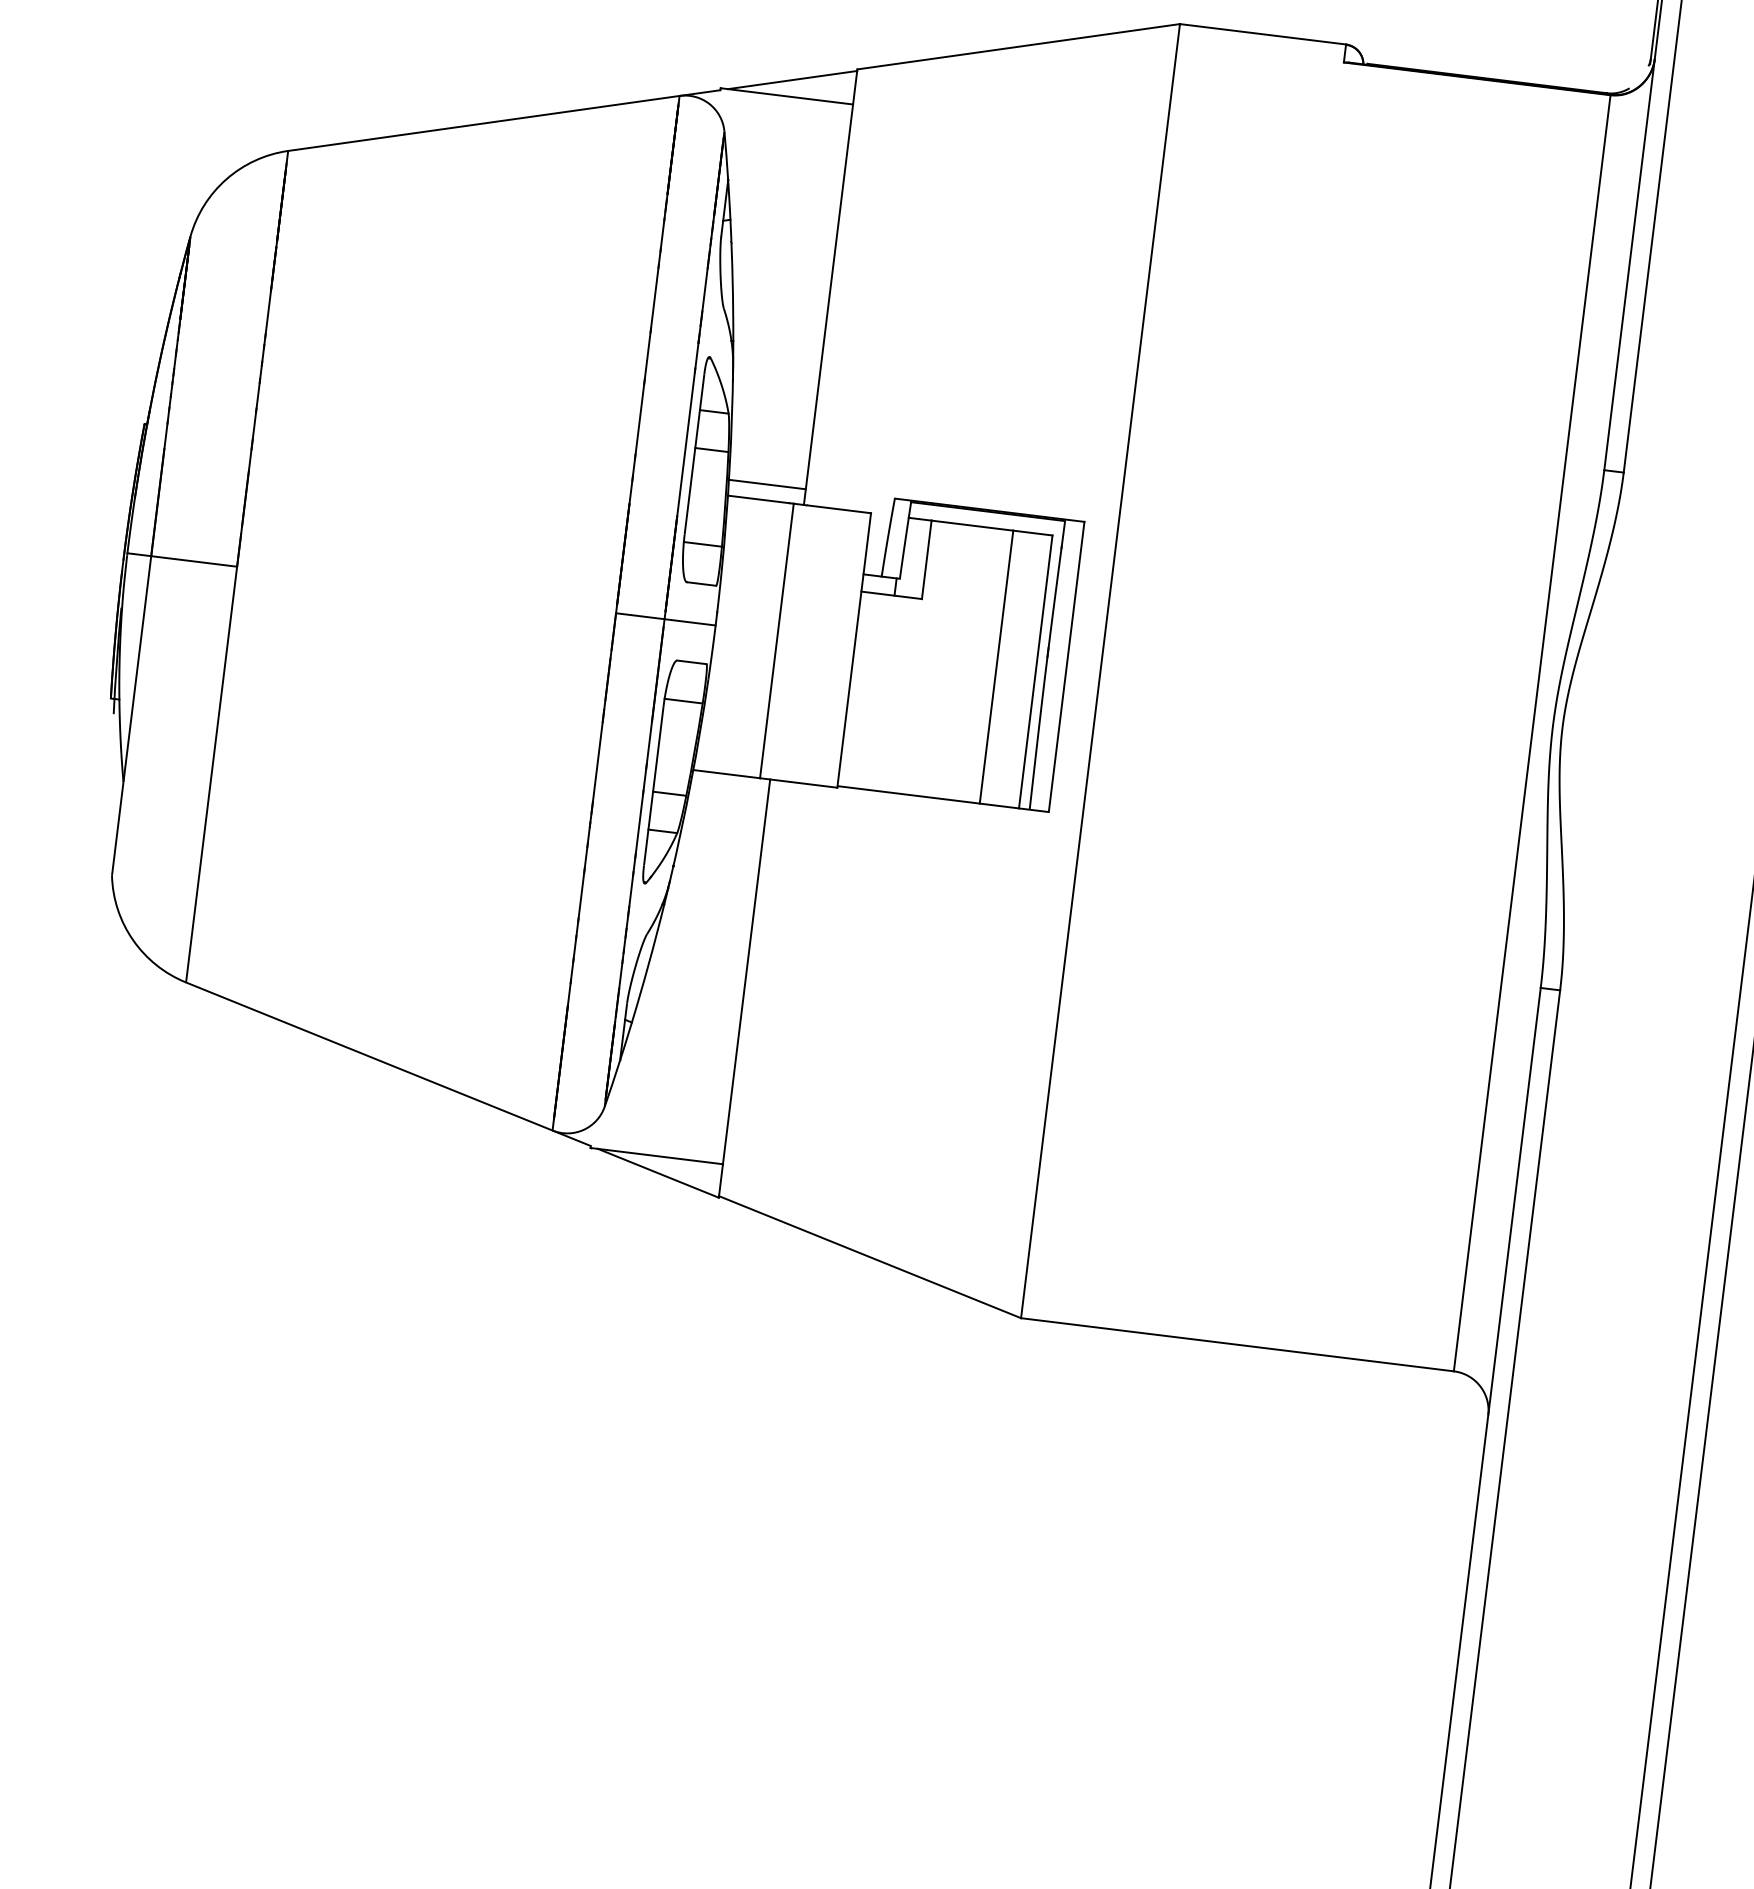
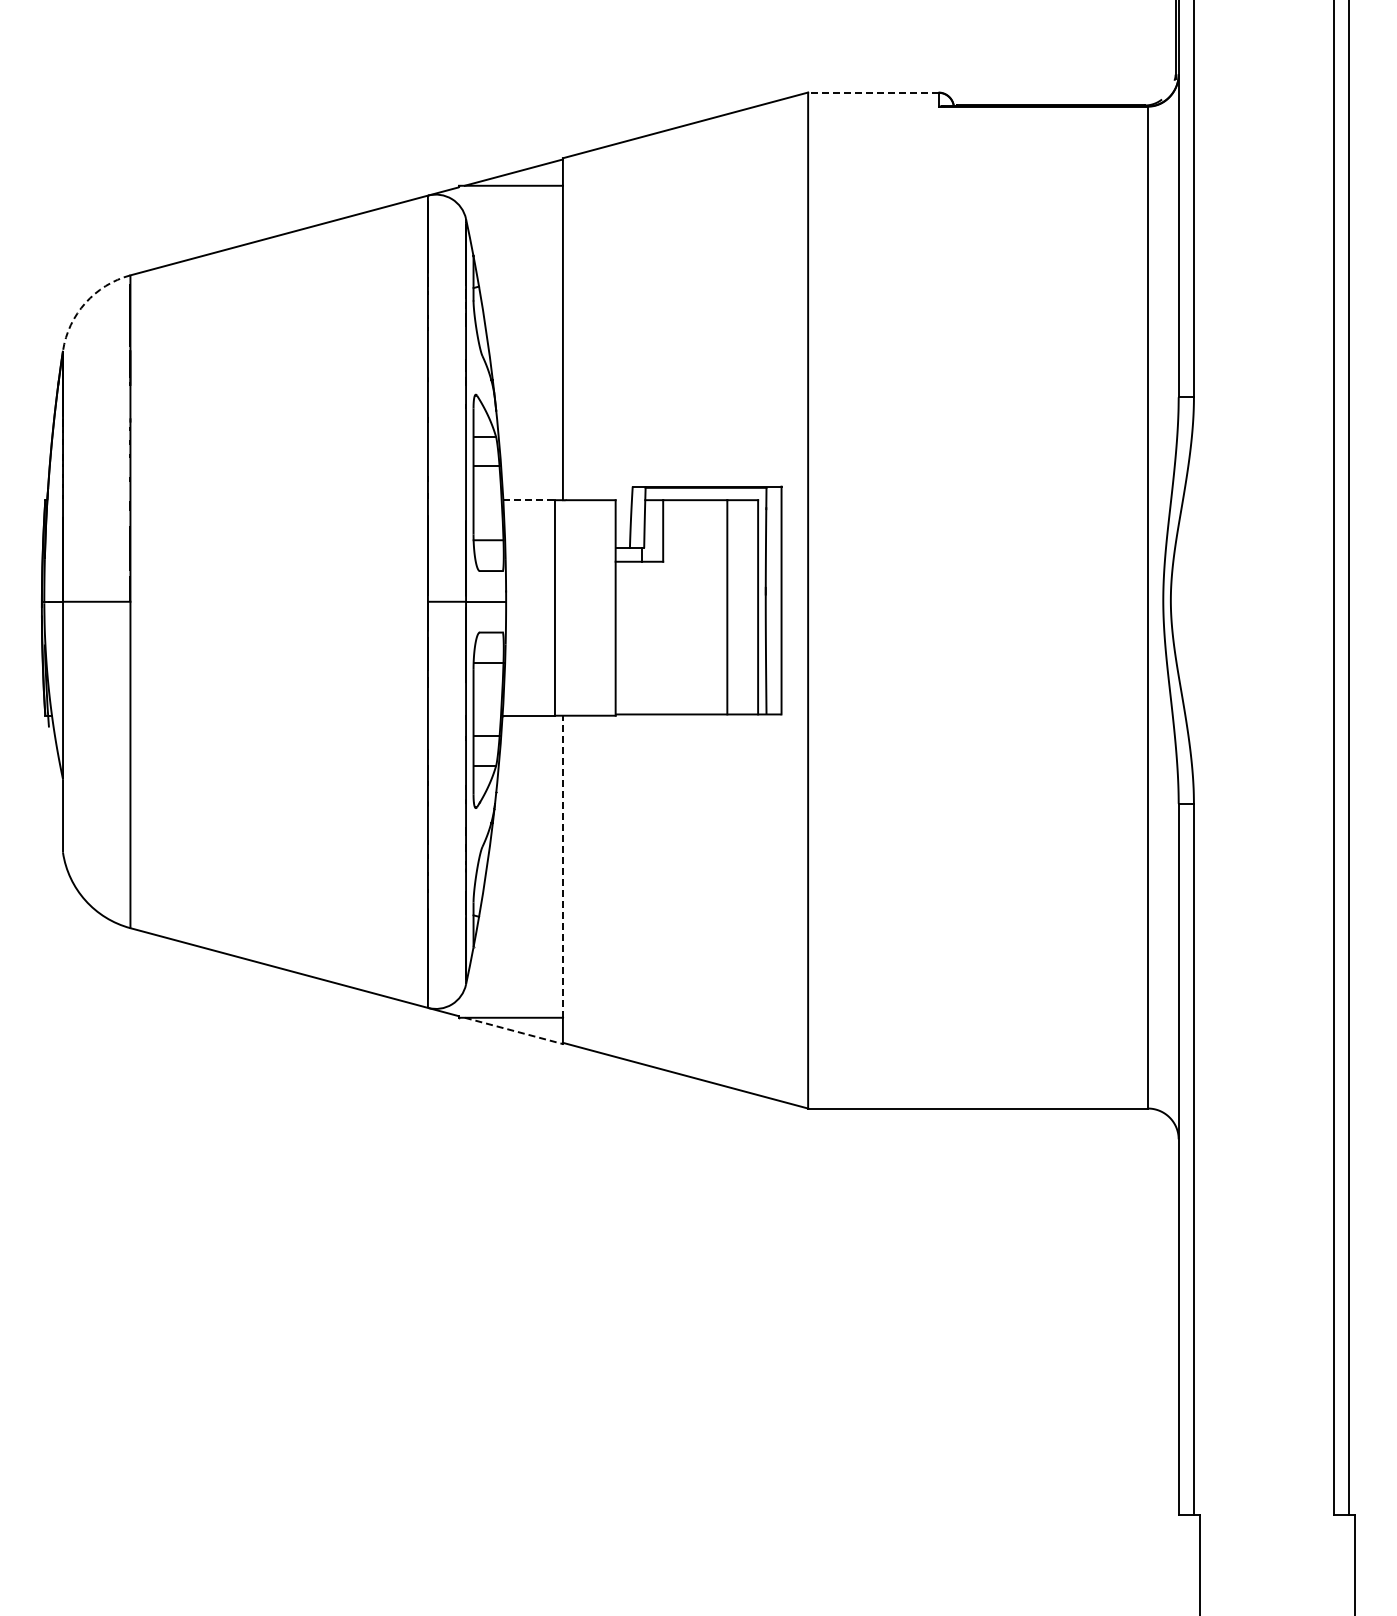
line: (1261, 34) -> (872, 92), solid -> dashed
arc: (226, 179) -> (85, 303), solid -> dashed
line: (767, 484) -> (532, 487), removed
line: (761, 500) -> (529, 500), solid -> dashed
line: (746, 971) -> (562, 866), solid -> dashed
line: (657, 1172) -> (513, 1030), solid -> dashed

